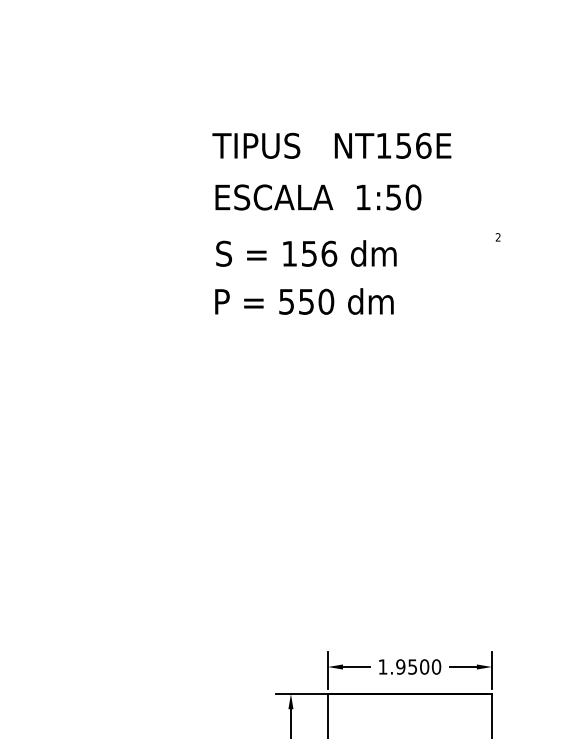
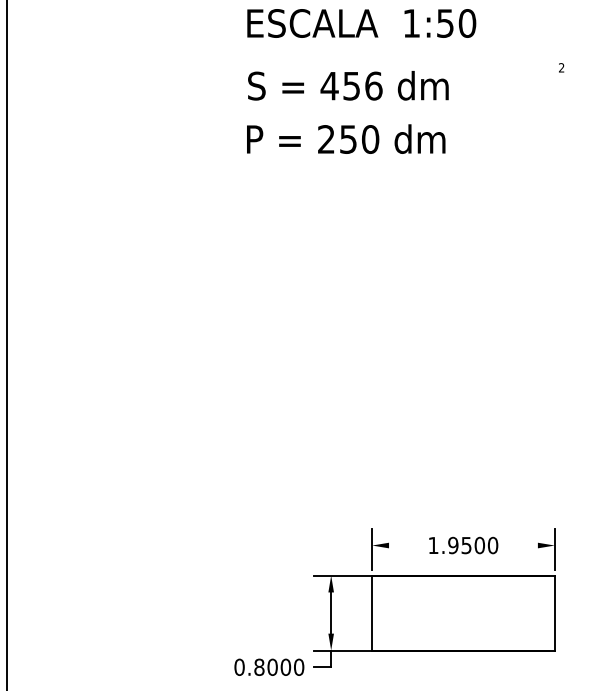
text: (289, 253) -> (329, 85), 156 -> 456
text: (286, 301) -> (326, 139), 550 -> 250
line: (355, 667) -> (402, 546), removed
line: (463, 667) -> (523, 546), removed

